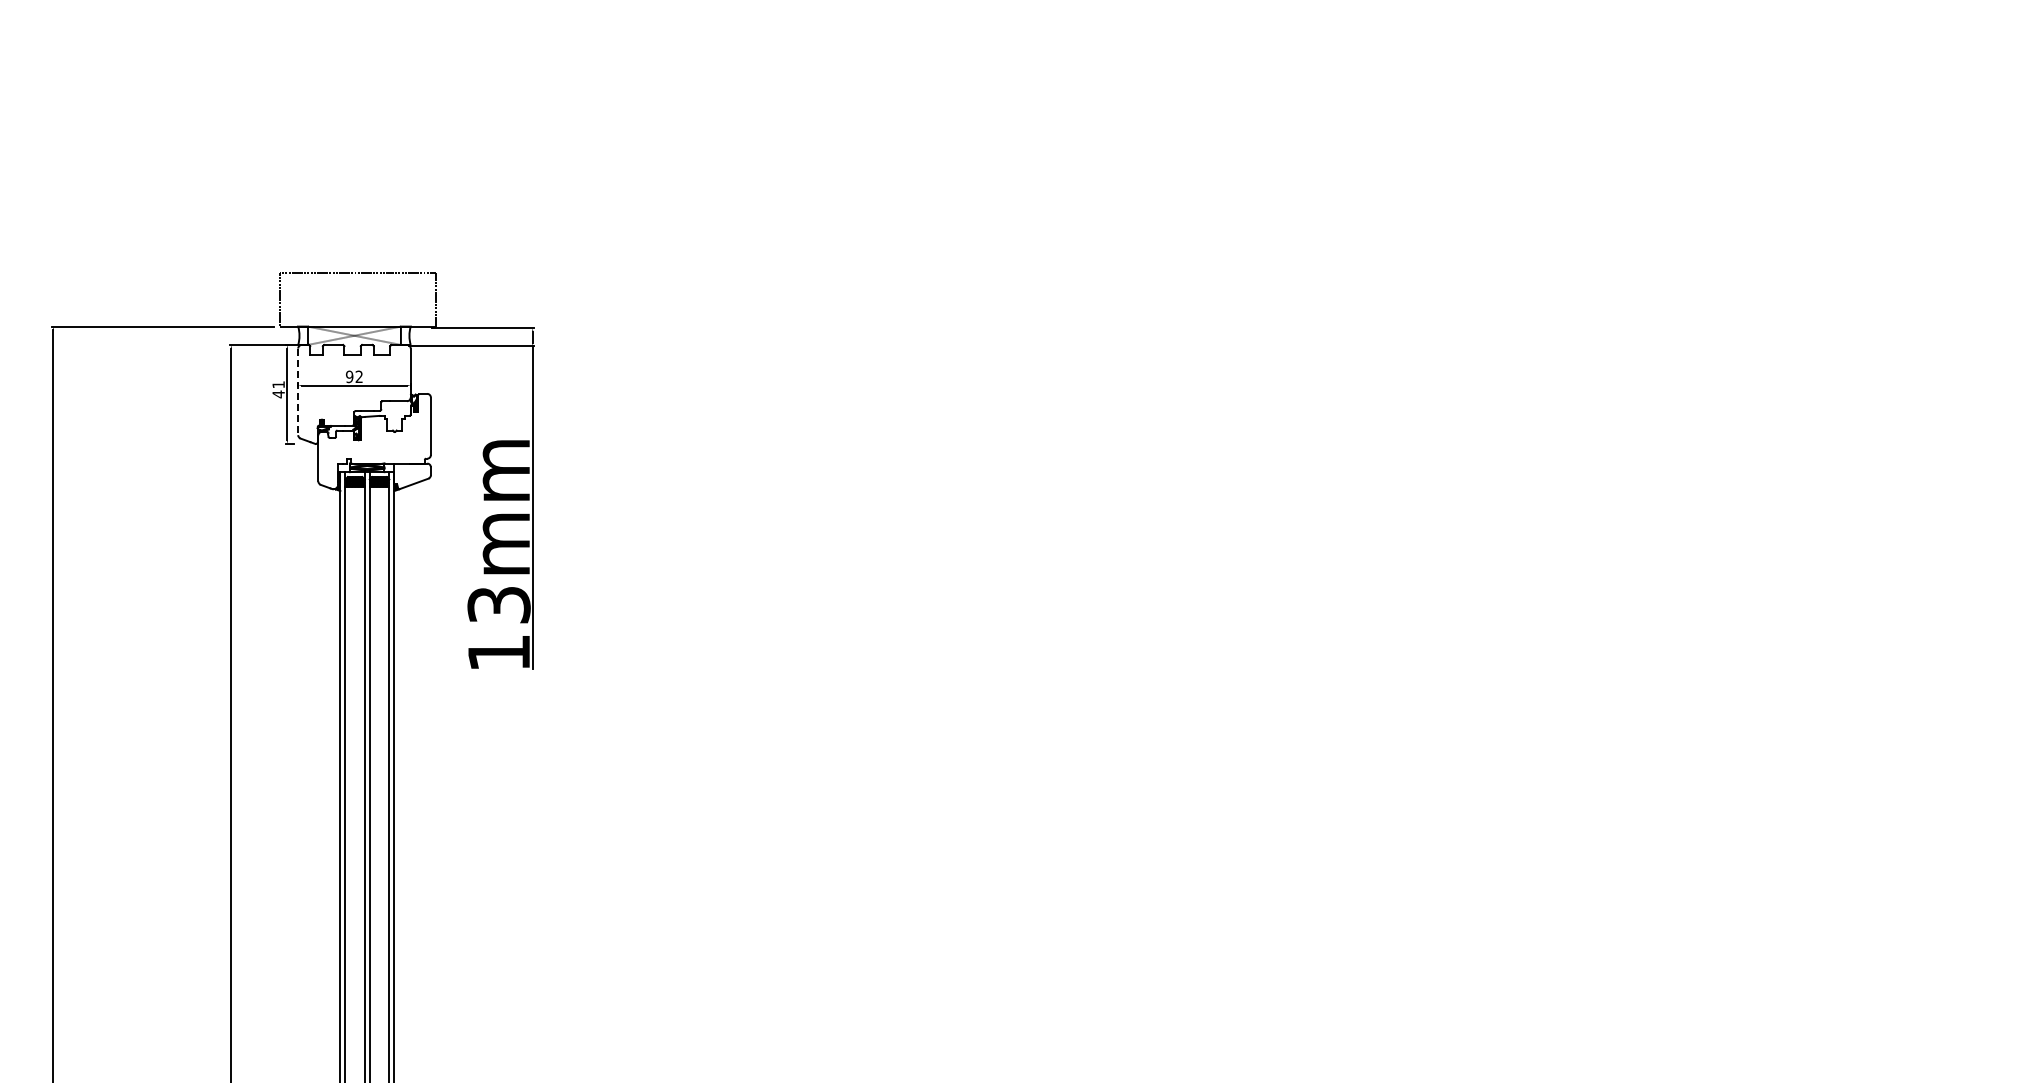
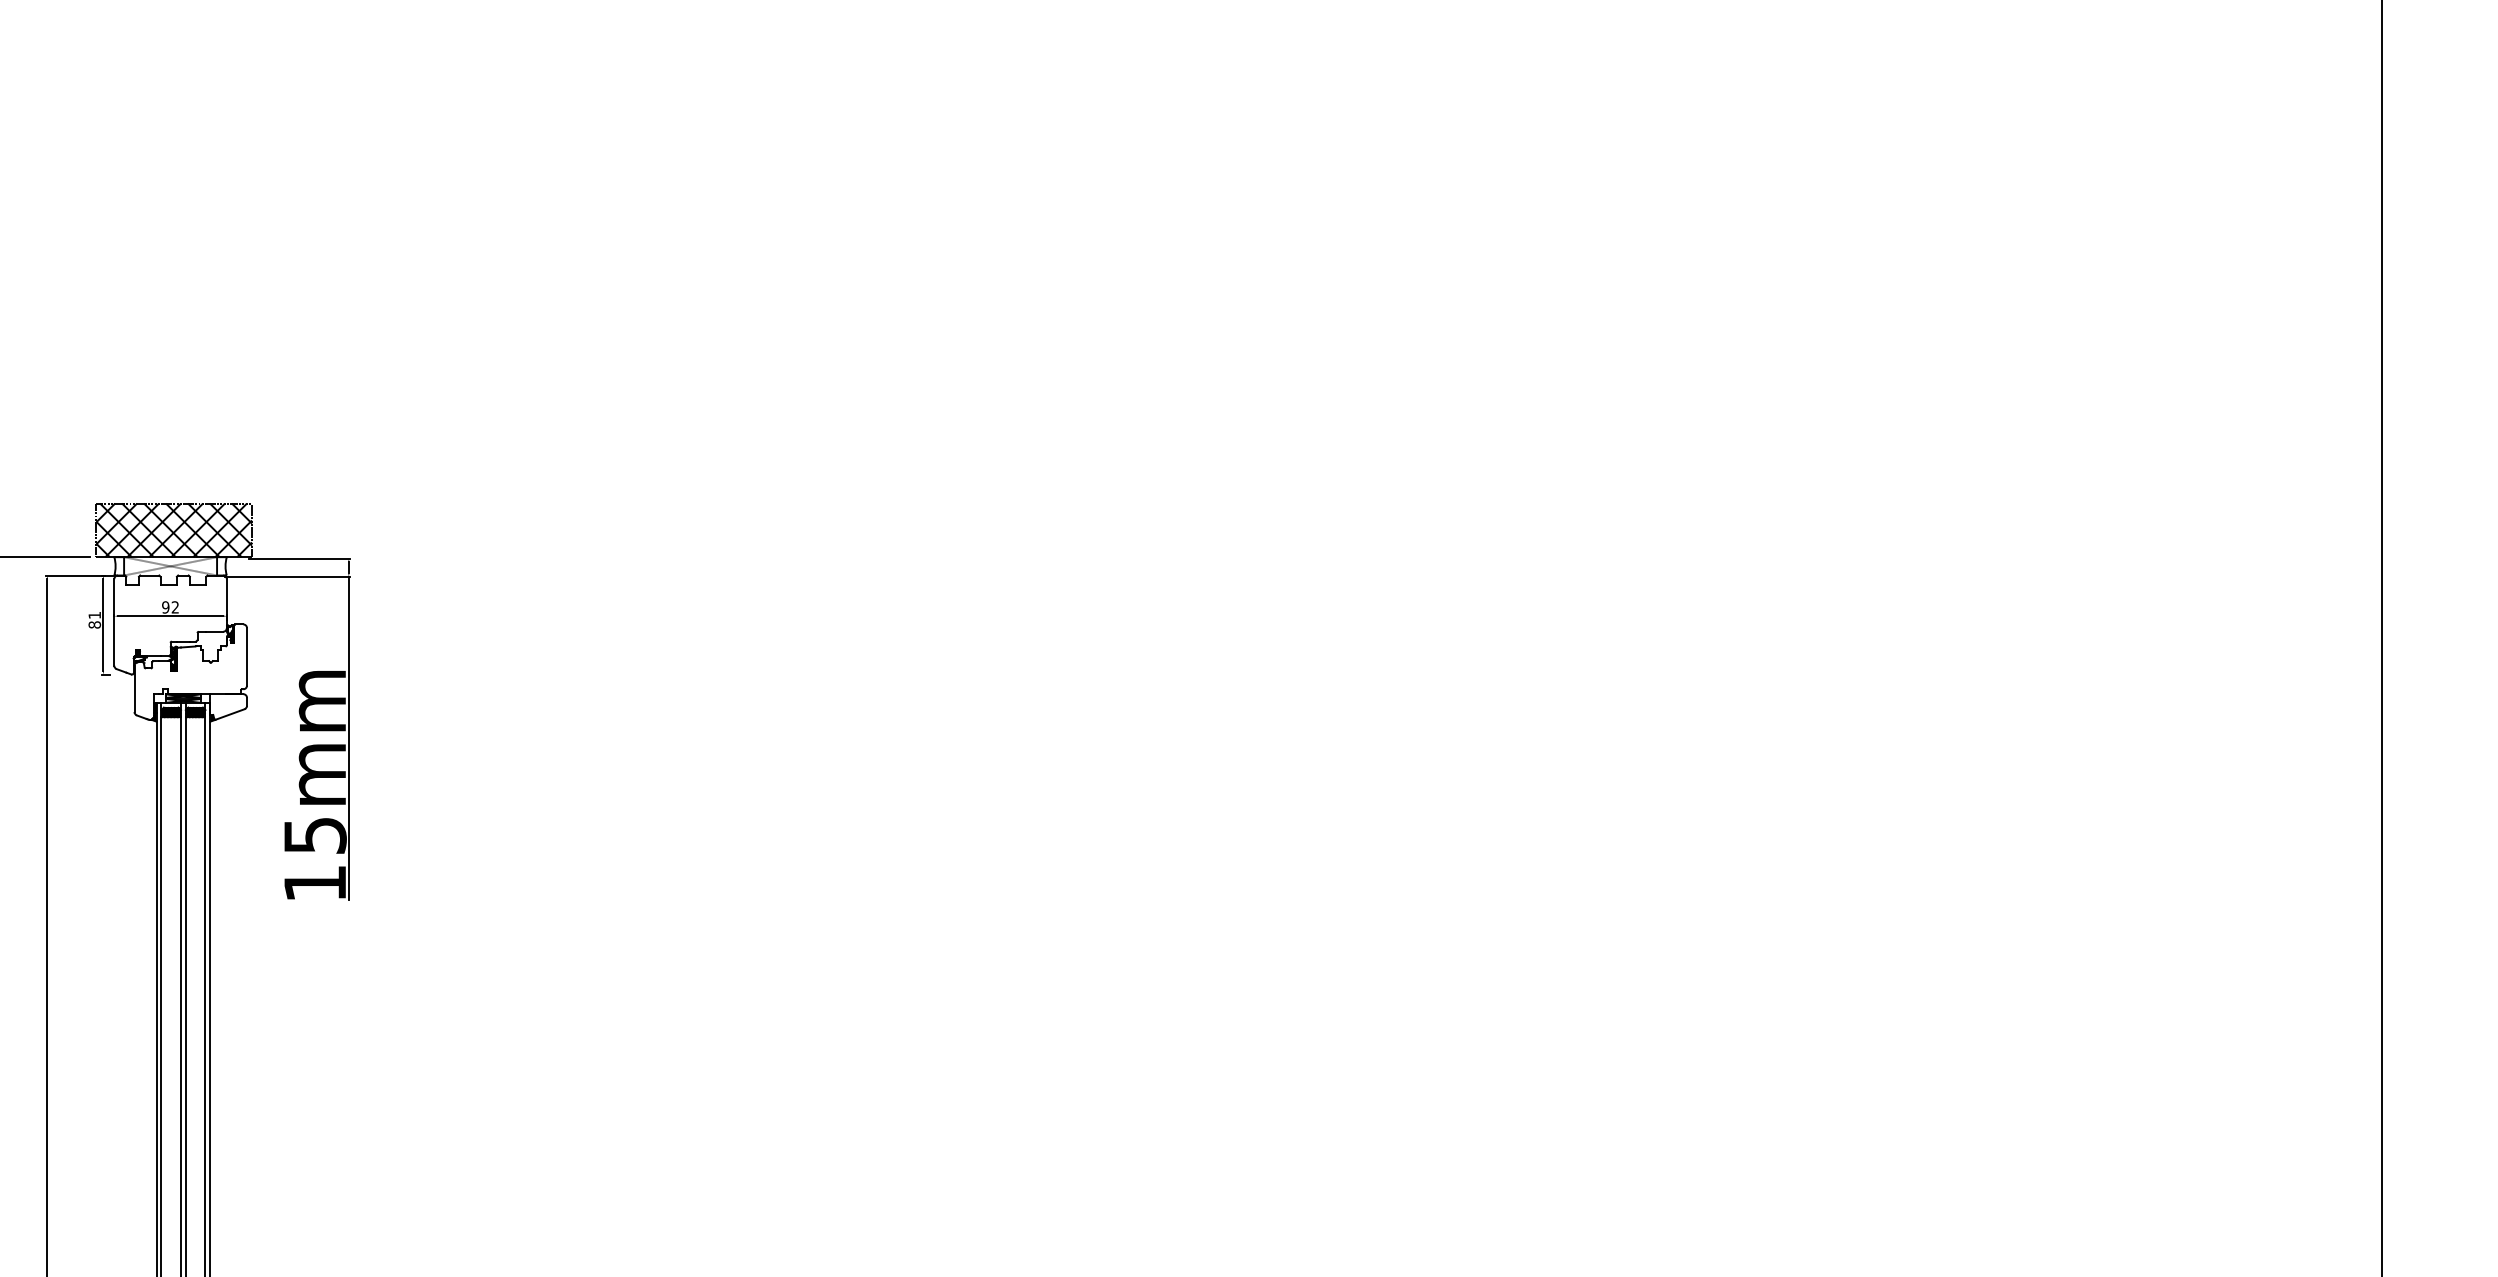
hatch: (358, 299) -> (174, 530), added
line: (298, 391) -> (114, 622), dashed -> solid
text: (278, 393) -> (94, 624), 41 -> 81
text: (498, 604) -> (314, 835), 13mm -> 15mm

